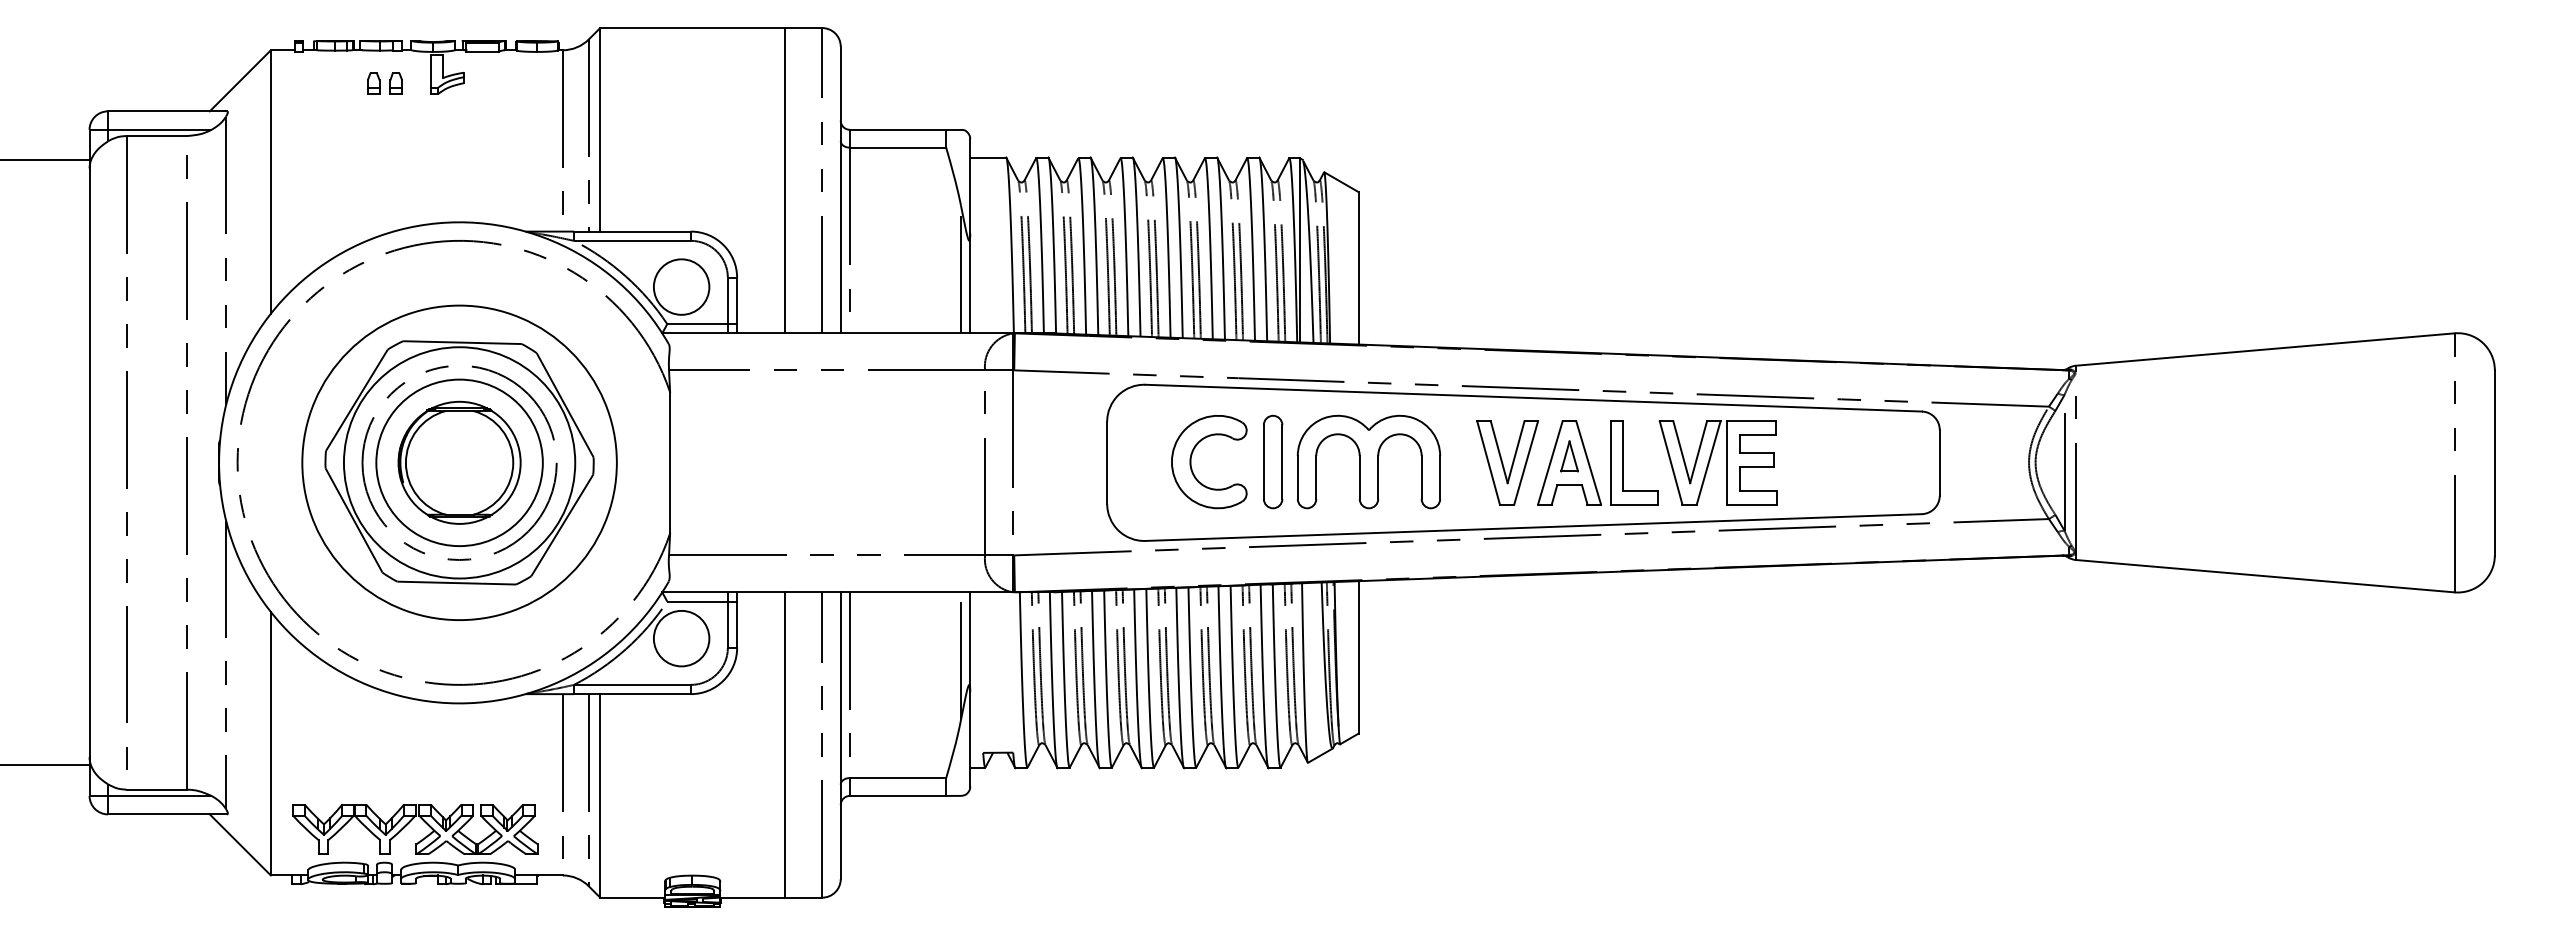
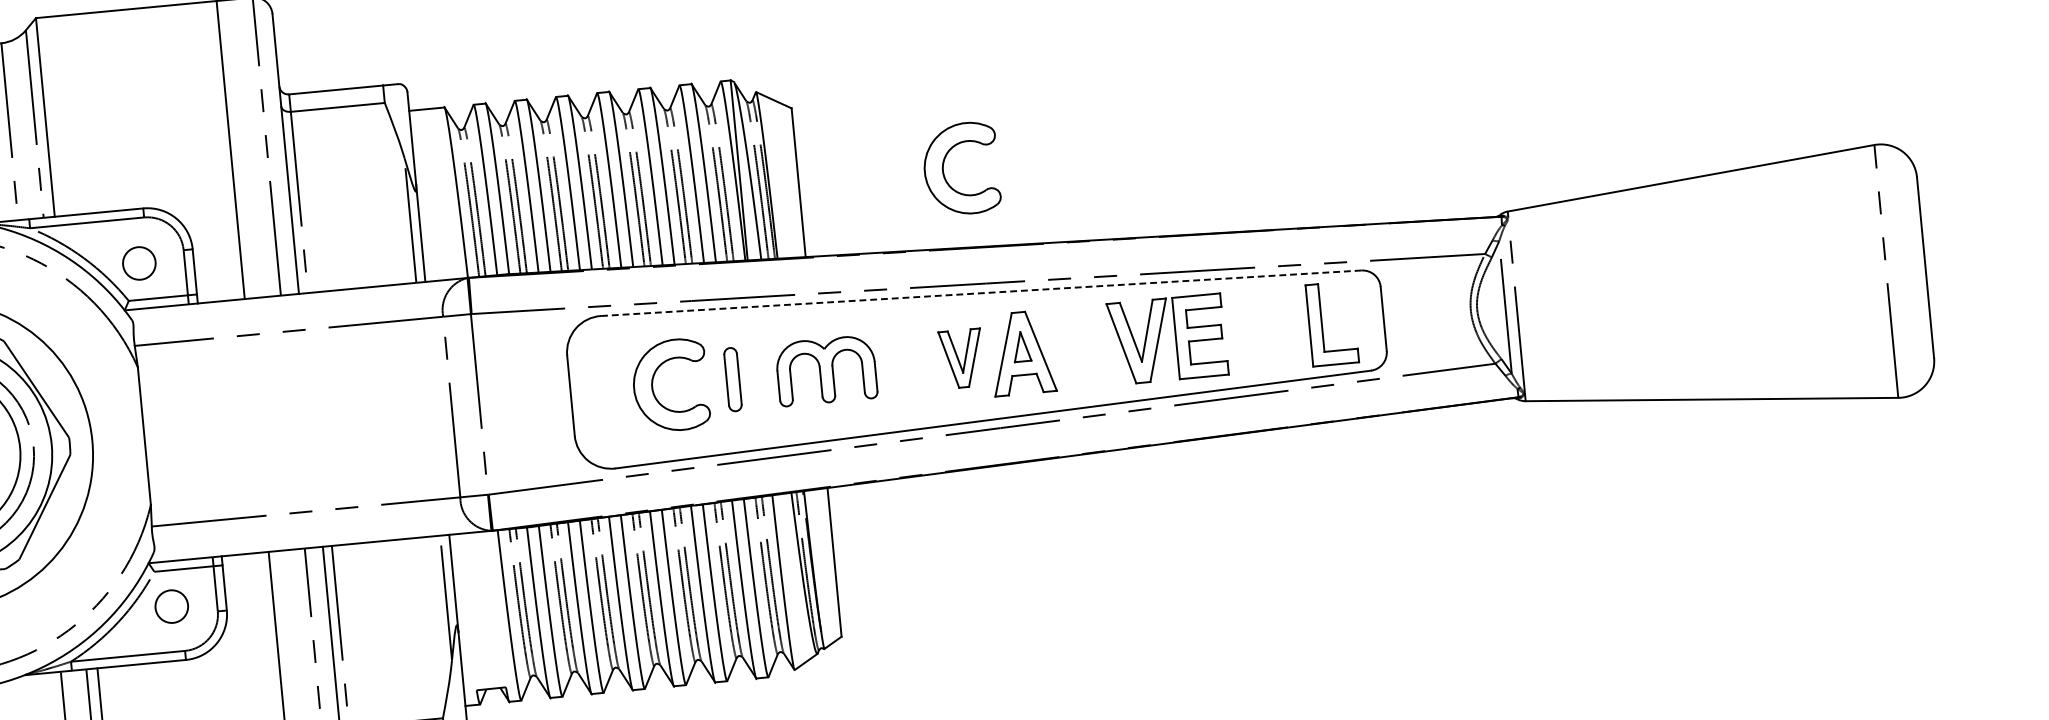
part: (1507, 270) -> (944, 171), added
circle: (681, 286) -> (139, 262), size x0.6
line: (1533, 398) -> (981, 293), solid -> dashed
part: (1273, 461) -> (733, 379), size x0.7
part: (1368, 461) -> (825, 370), size x0.7
part: (1507, 462) -> (961, 358), size x0.7
part: (1623, 462) -> (1321, 324), moved
circle: (681, 638) -> (171, 606), size x0.6

